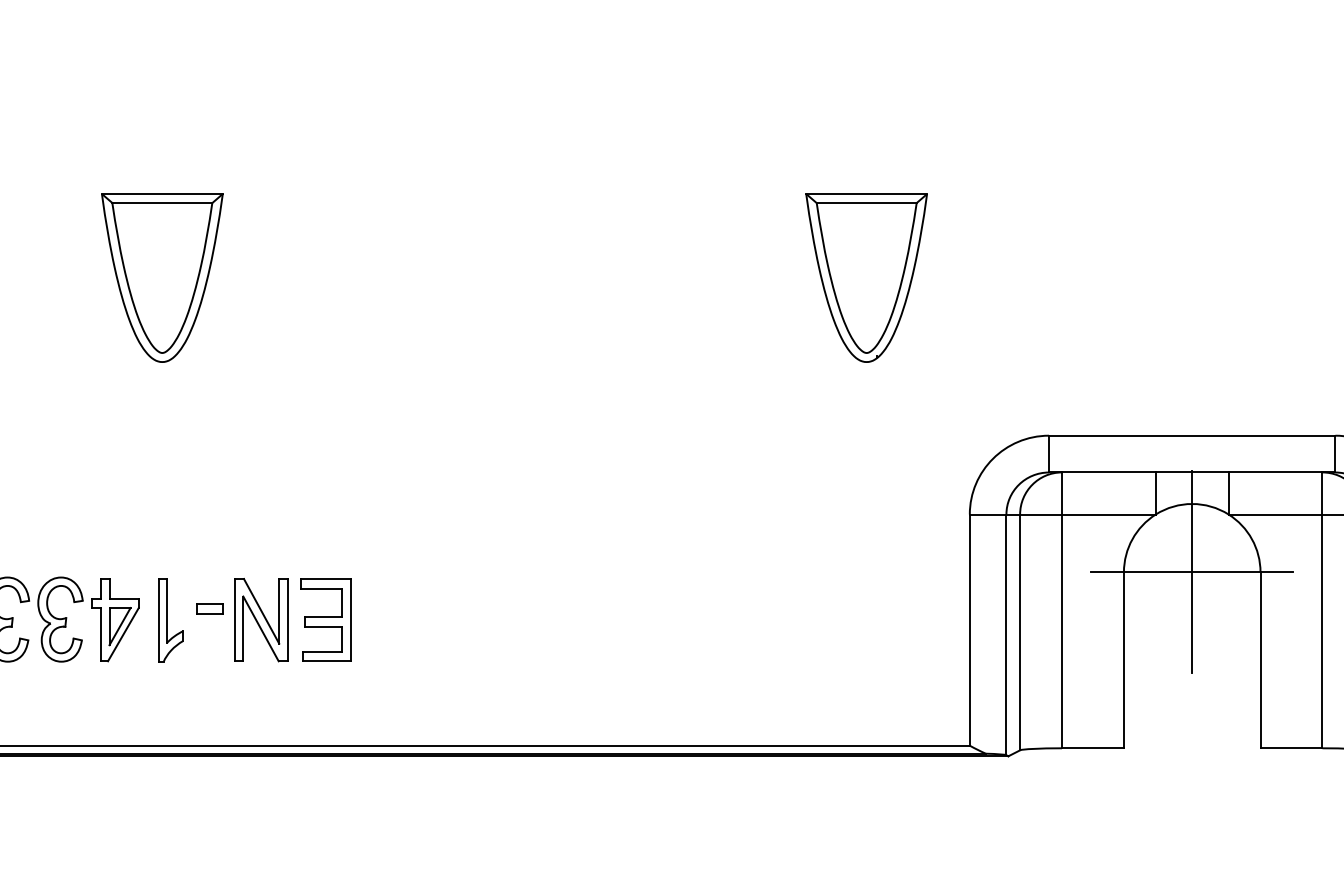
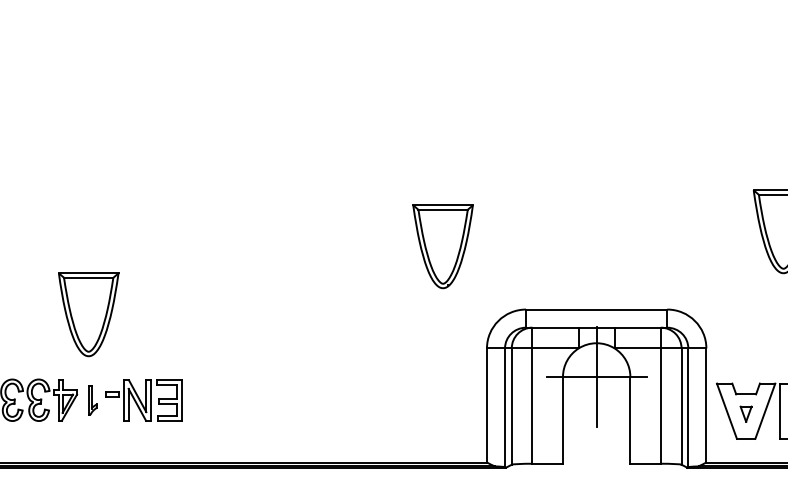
part: (161, 277) -> (88, 314), moved
part: (865, 277) -> (442, 246), moved
part: (170, 620) -> (92, 400), size x0.7

